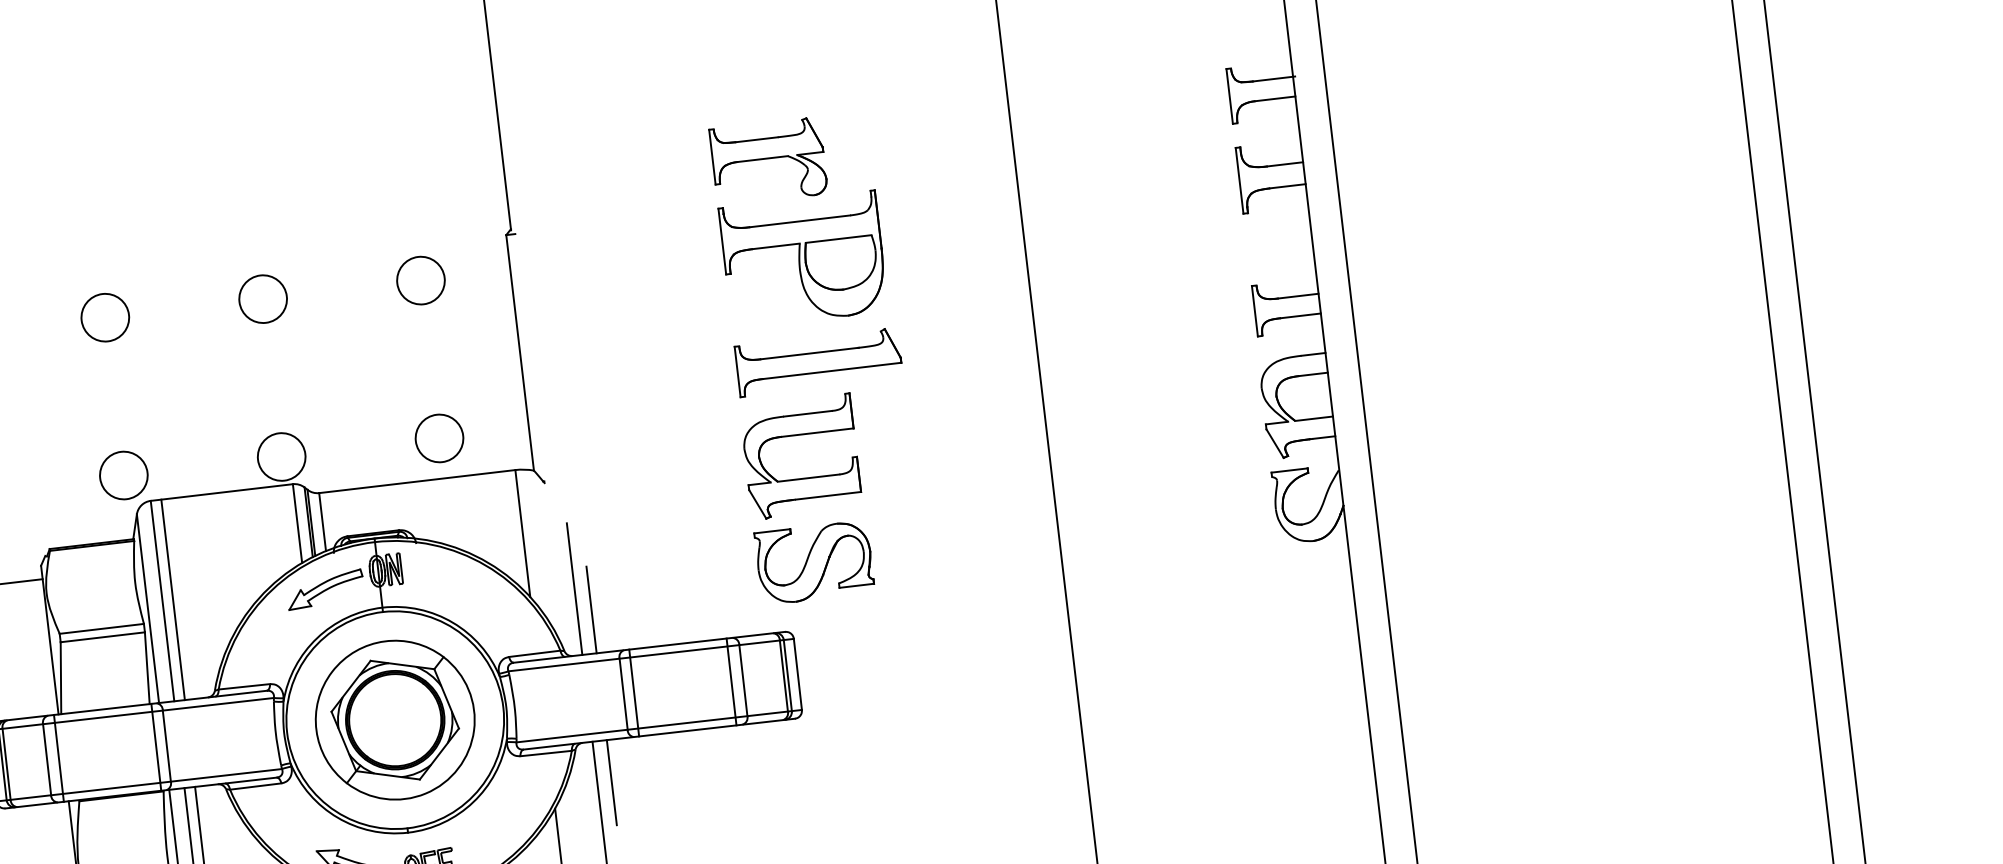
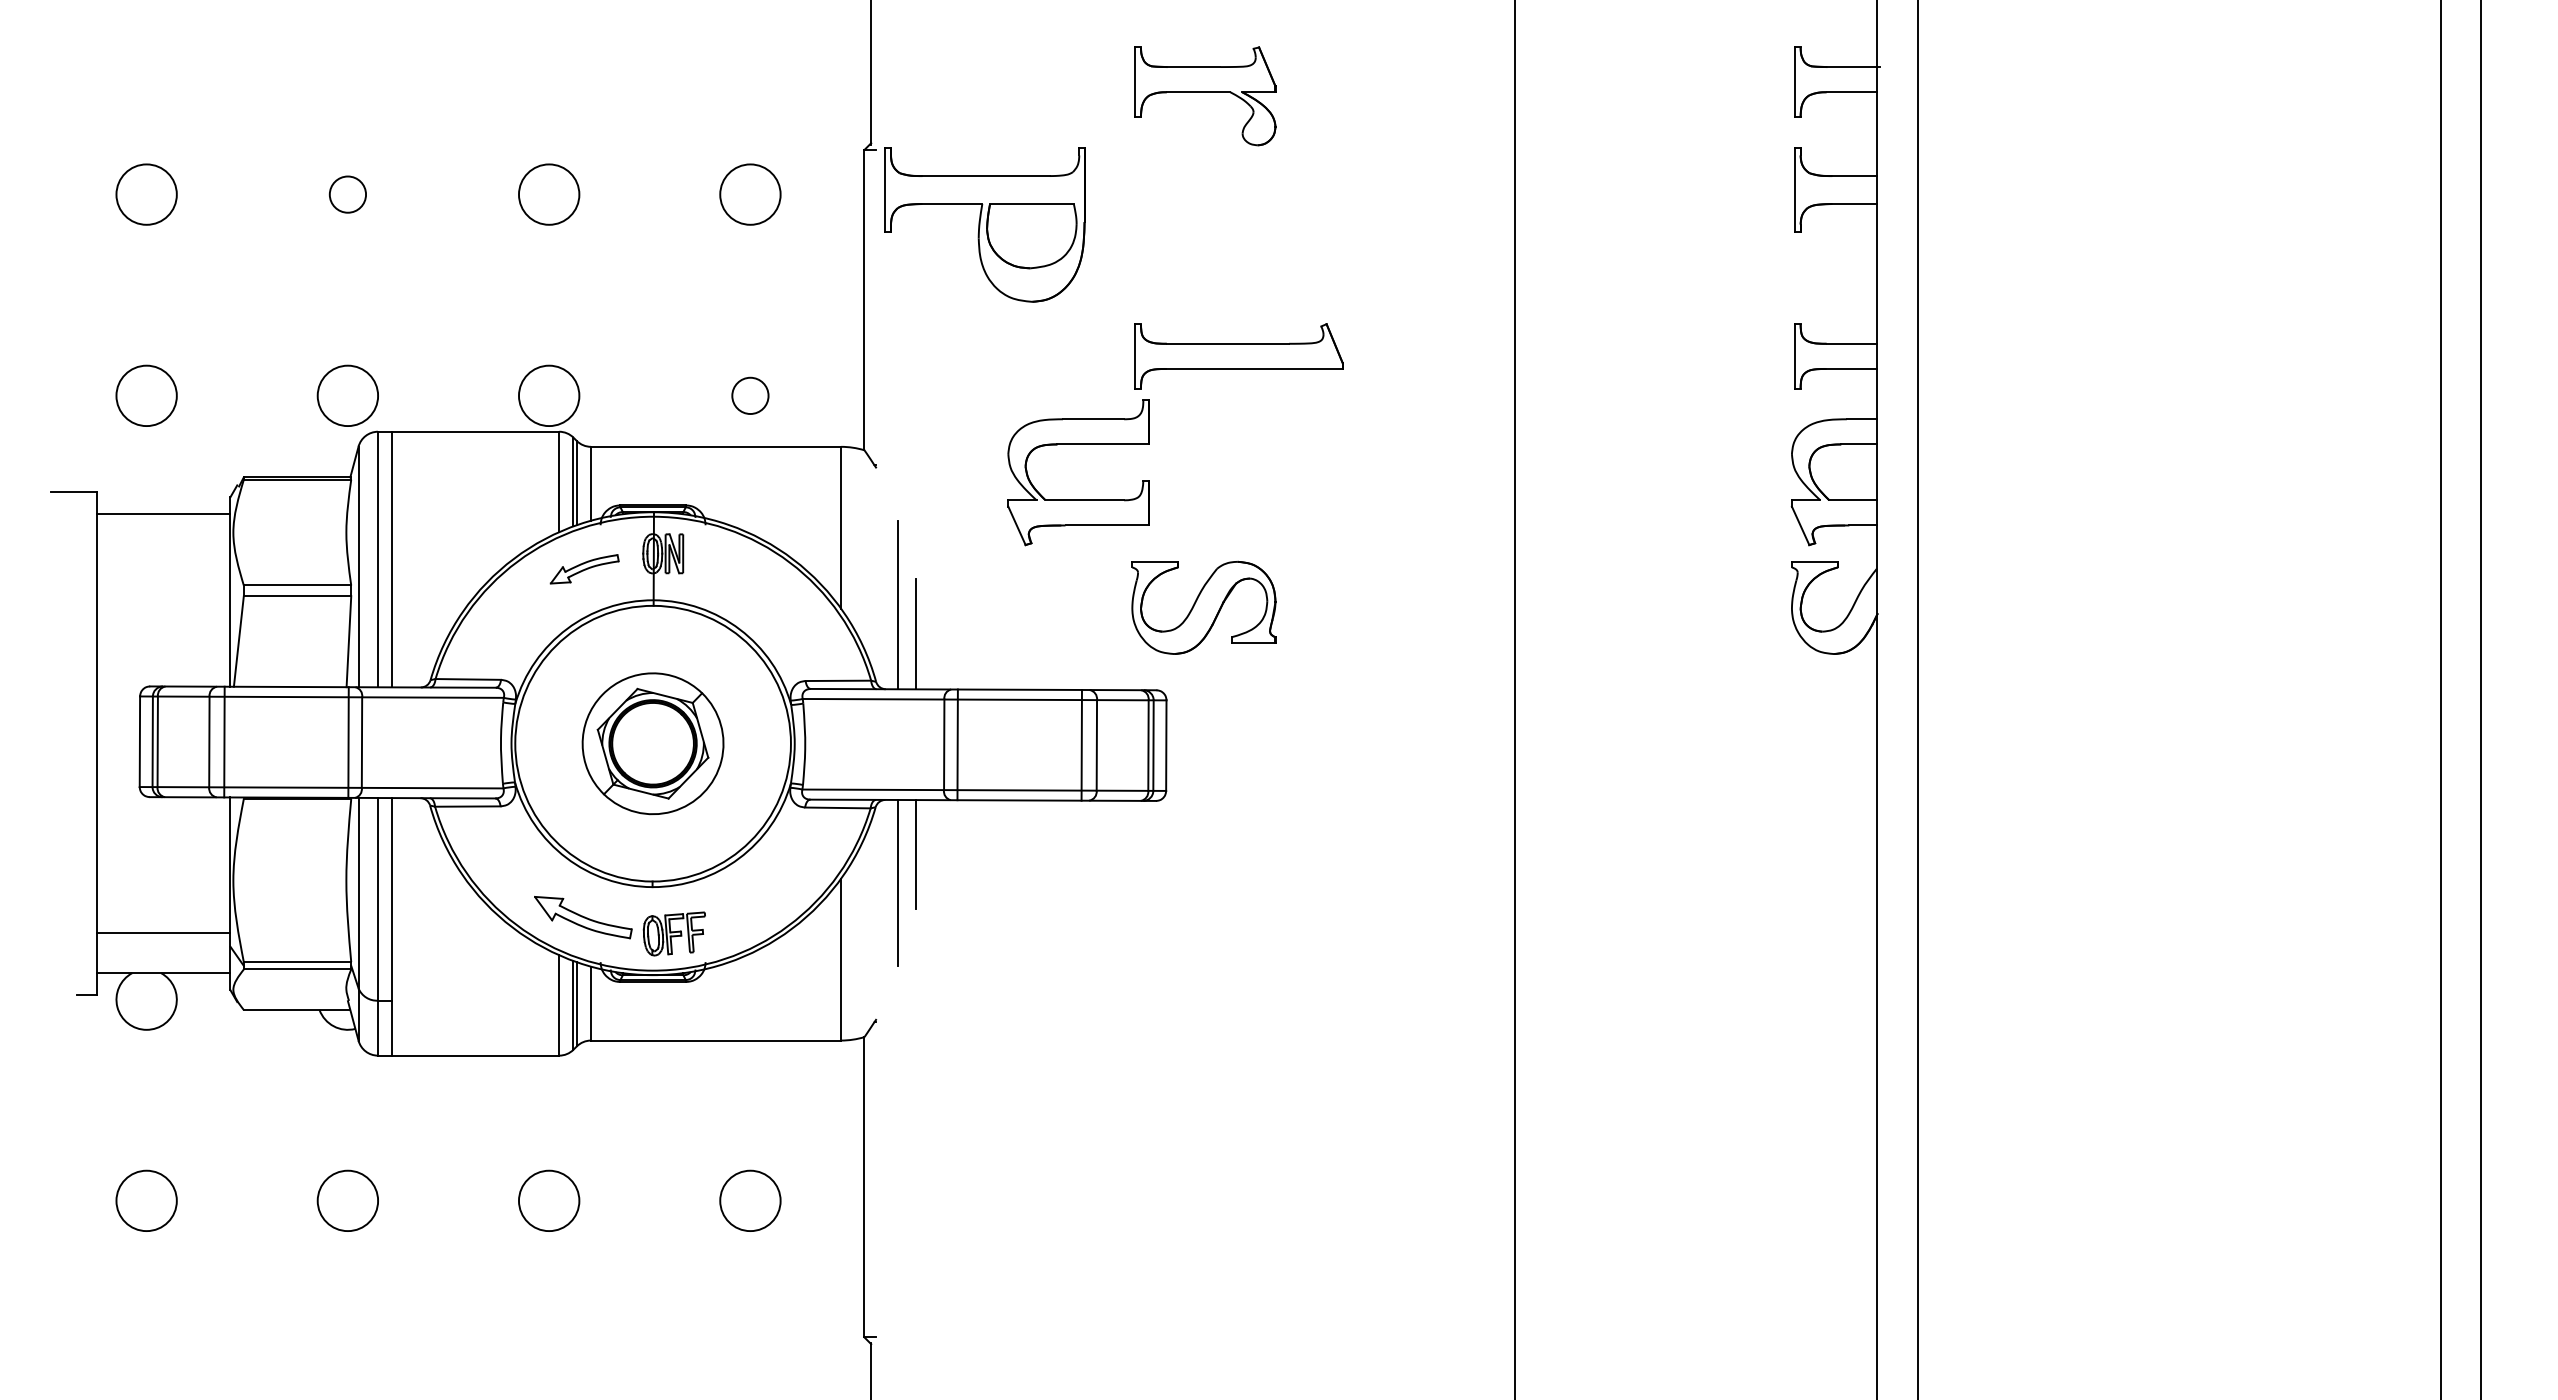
part: (803, 259) -> (984, 224), moved
circle: (104, 317) -> (347, 194), size x0.6
circle: (439, 438) -> (750, 395), size x0.6
part: (803, 478) -> (1078, 499), moved
part: (325, 589) -> (584, 569), size x0.7
part: (394, 720) -> (652, 743), size x0.7

